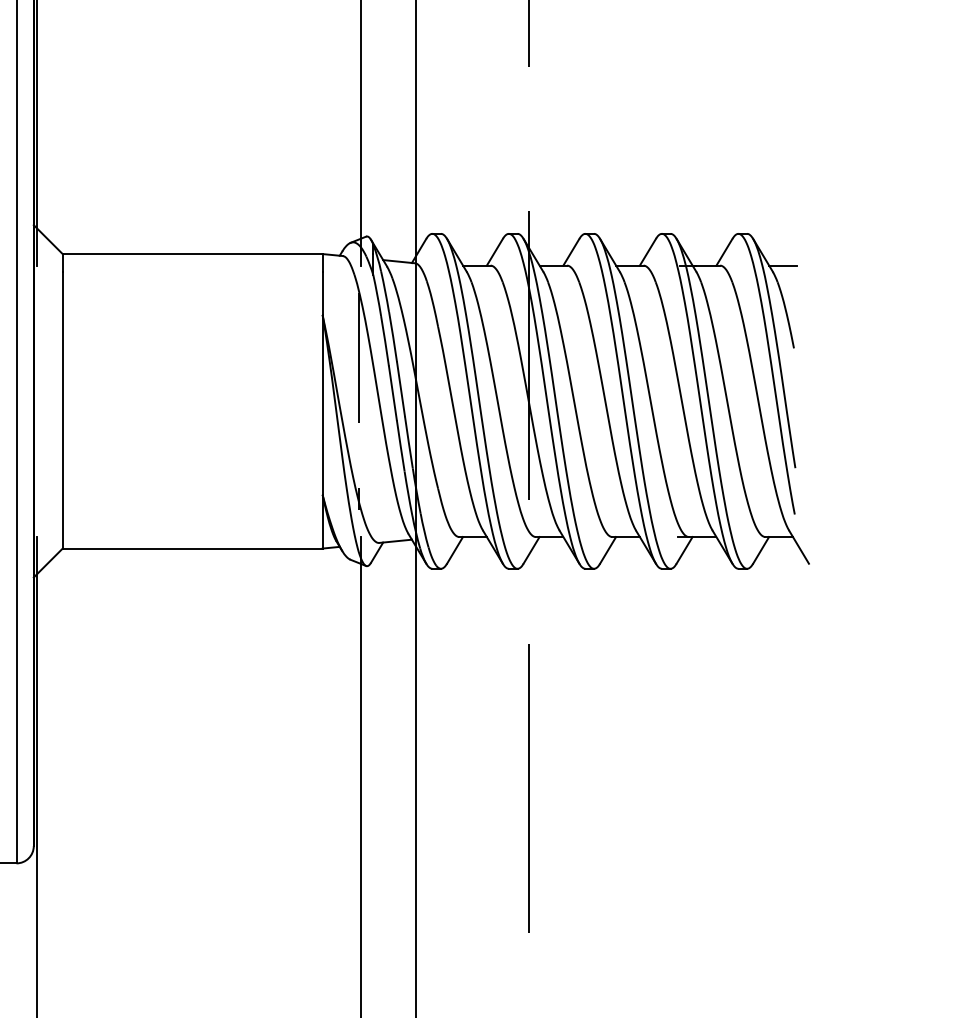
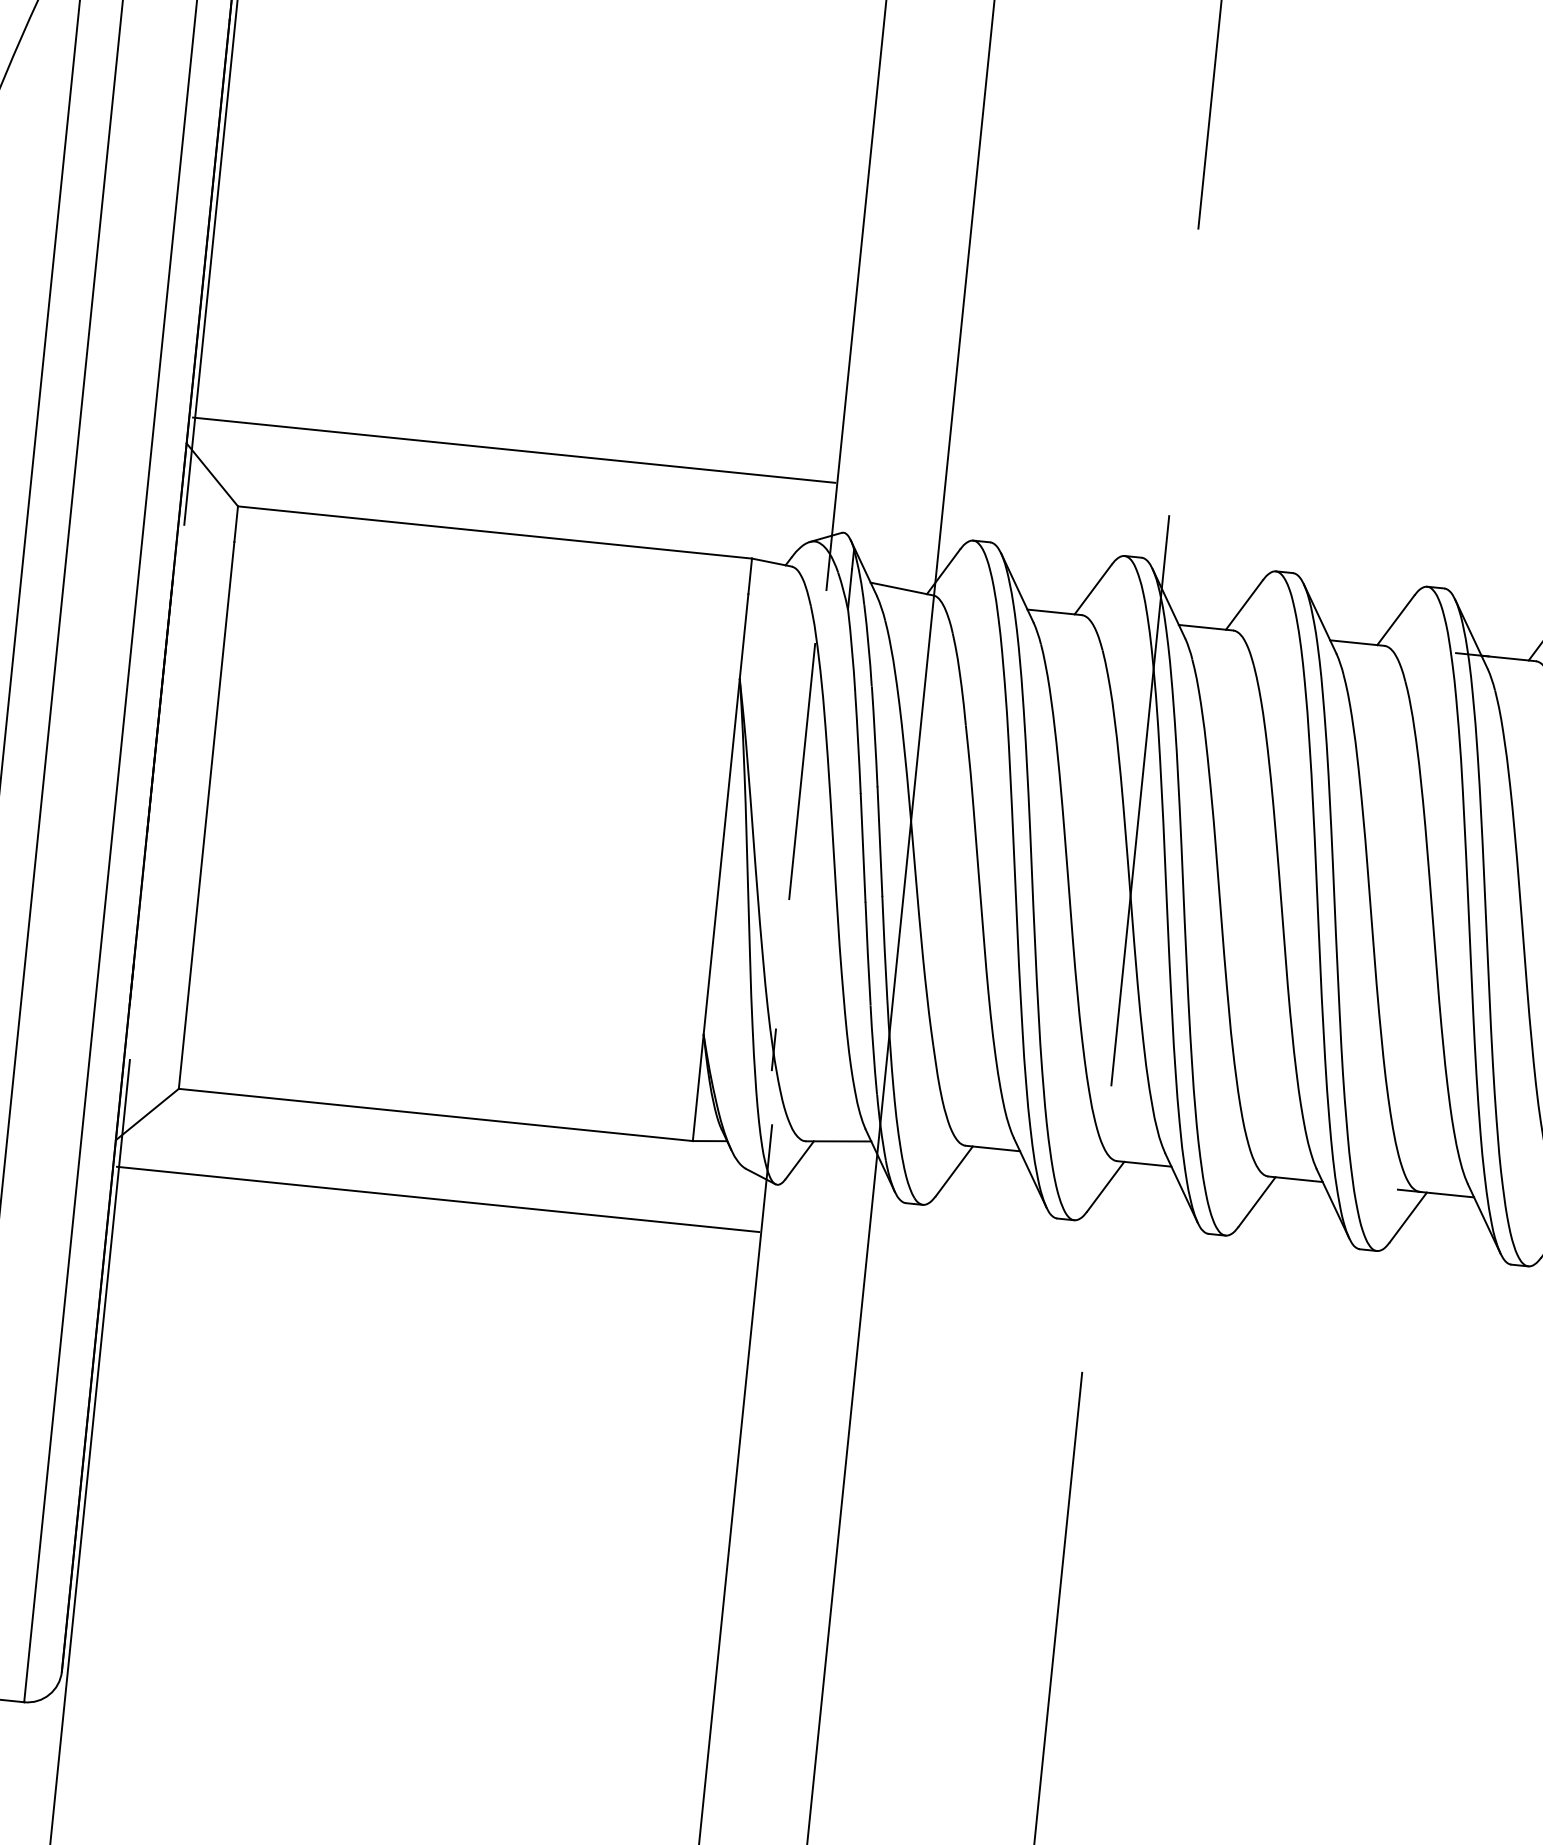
line: (197, 211) -> (513, 449), added
line: (197, 590) -> (437, 1198), added

